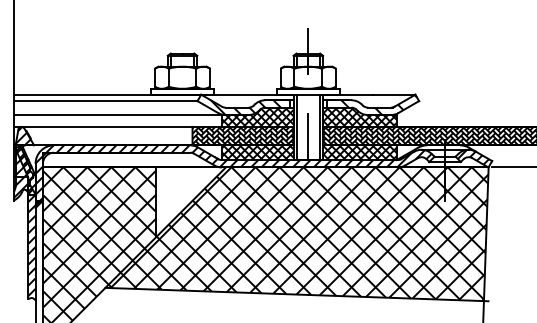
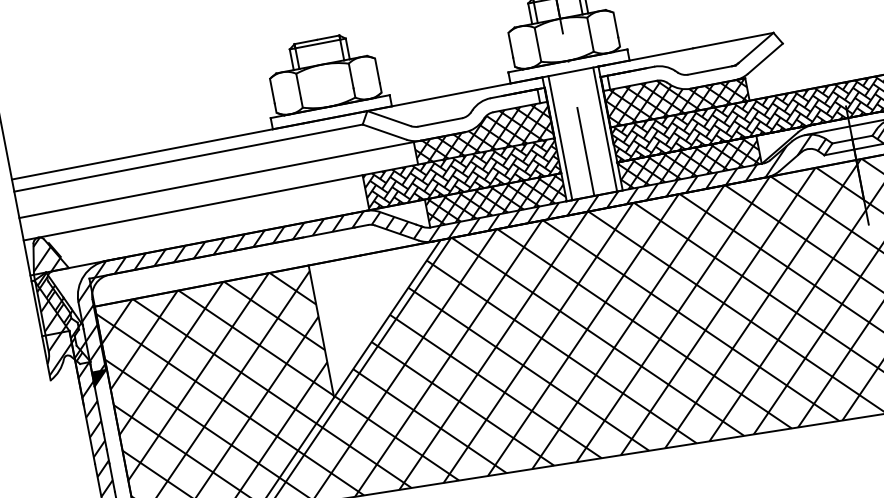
hatch: (379, 105) -> (709, 66), removed
hatch: (249, 107) -> (463, 117), removed

